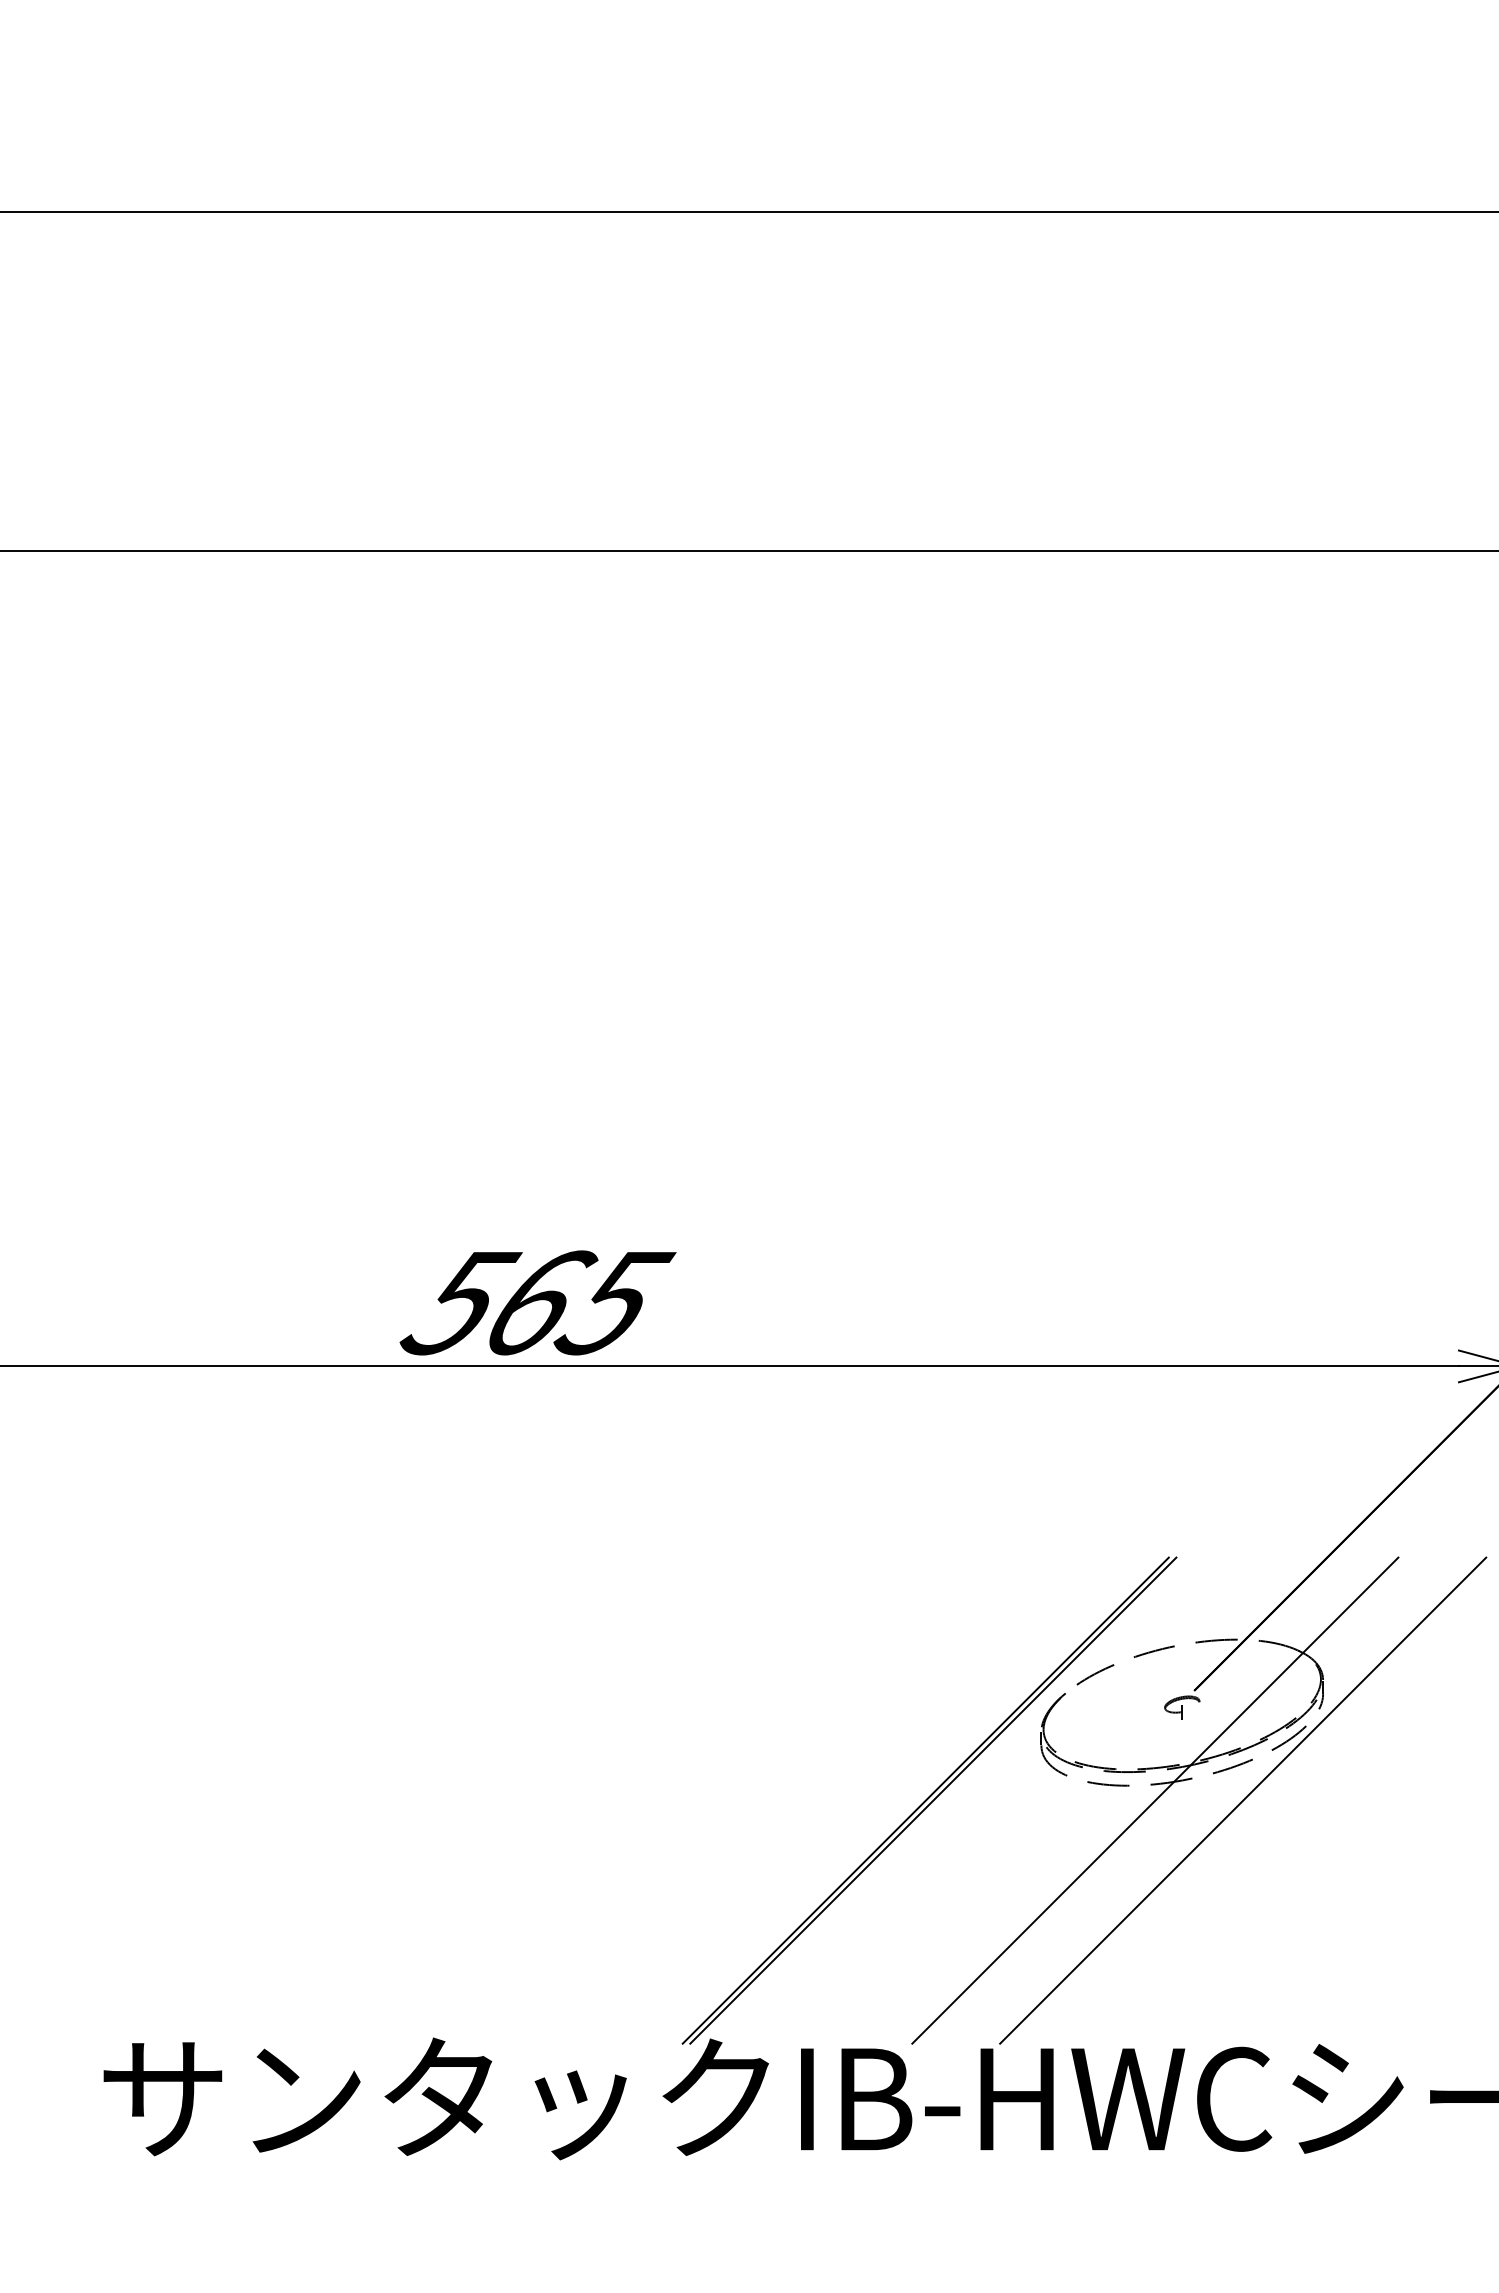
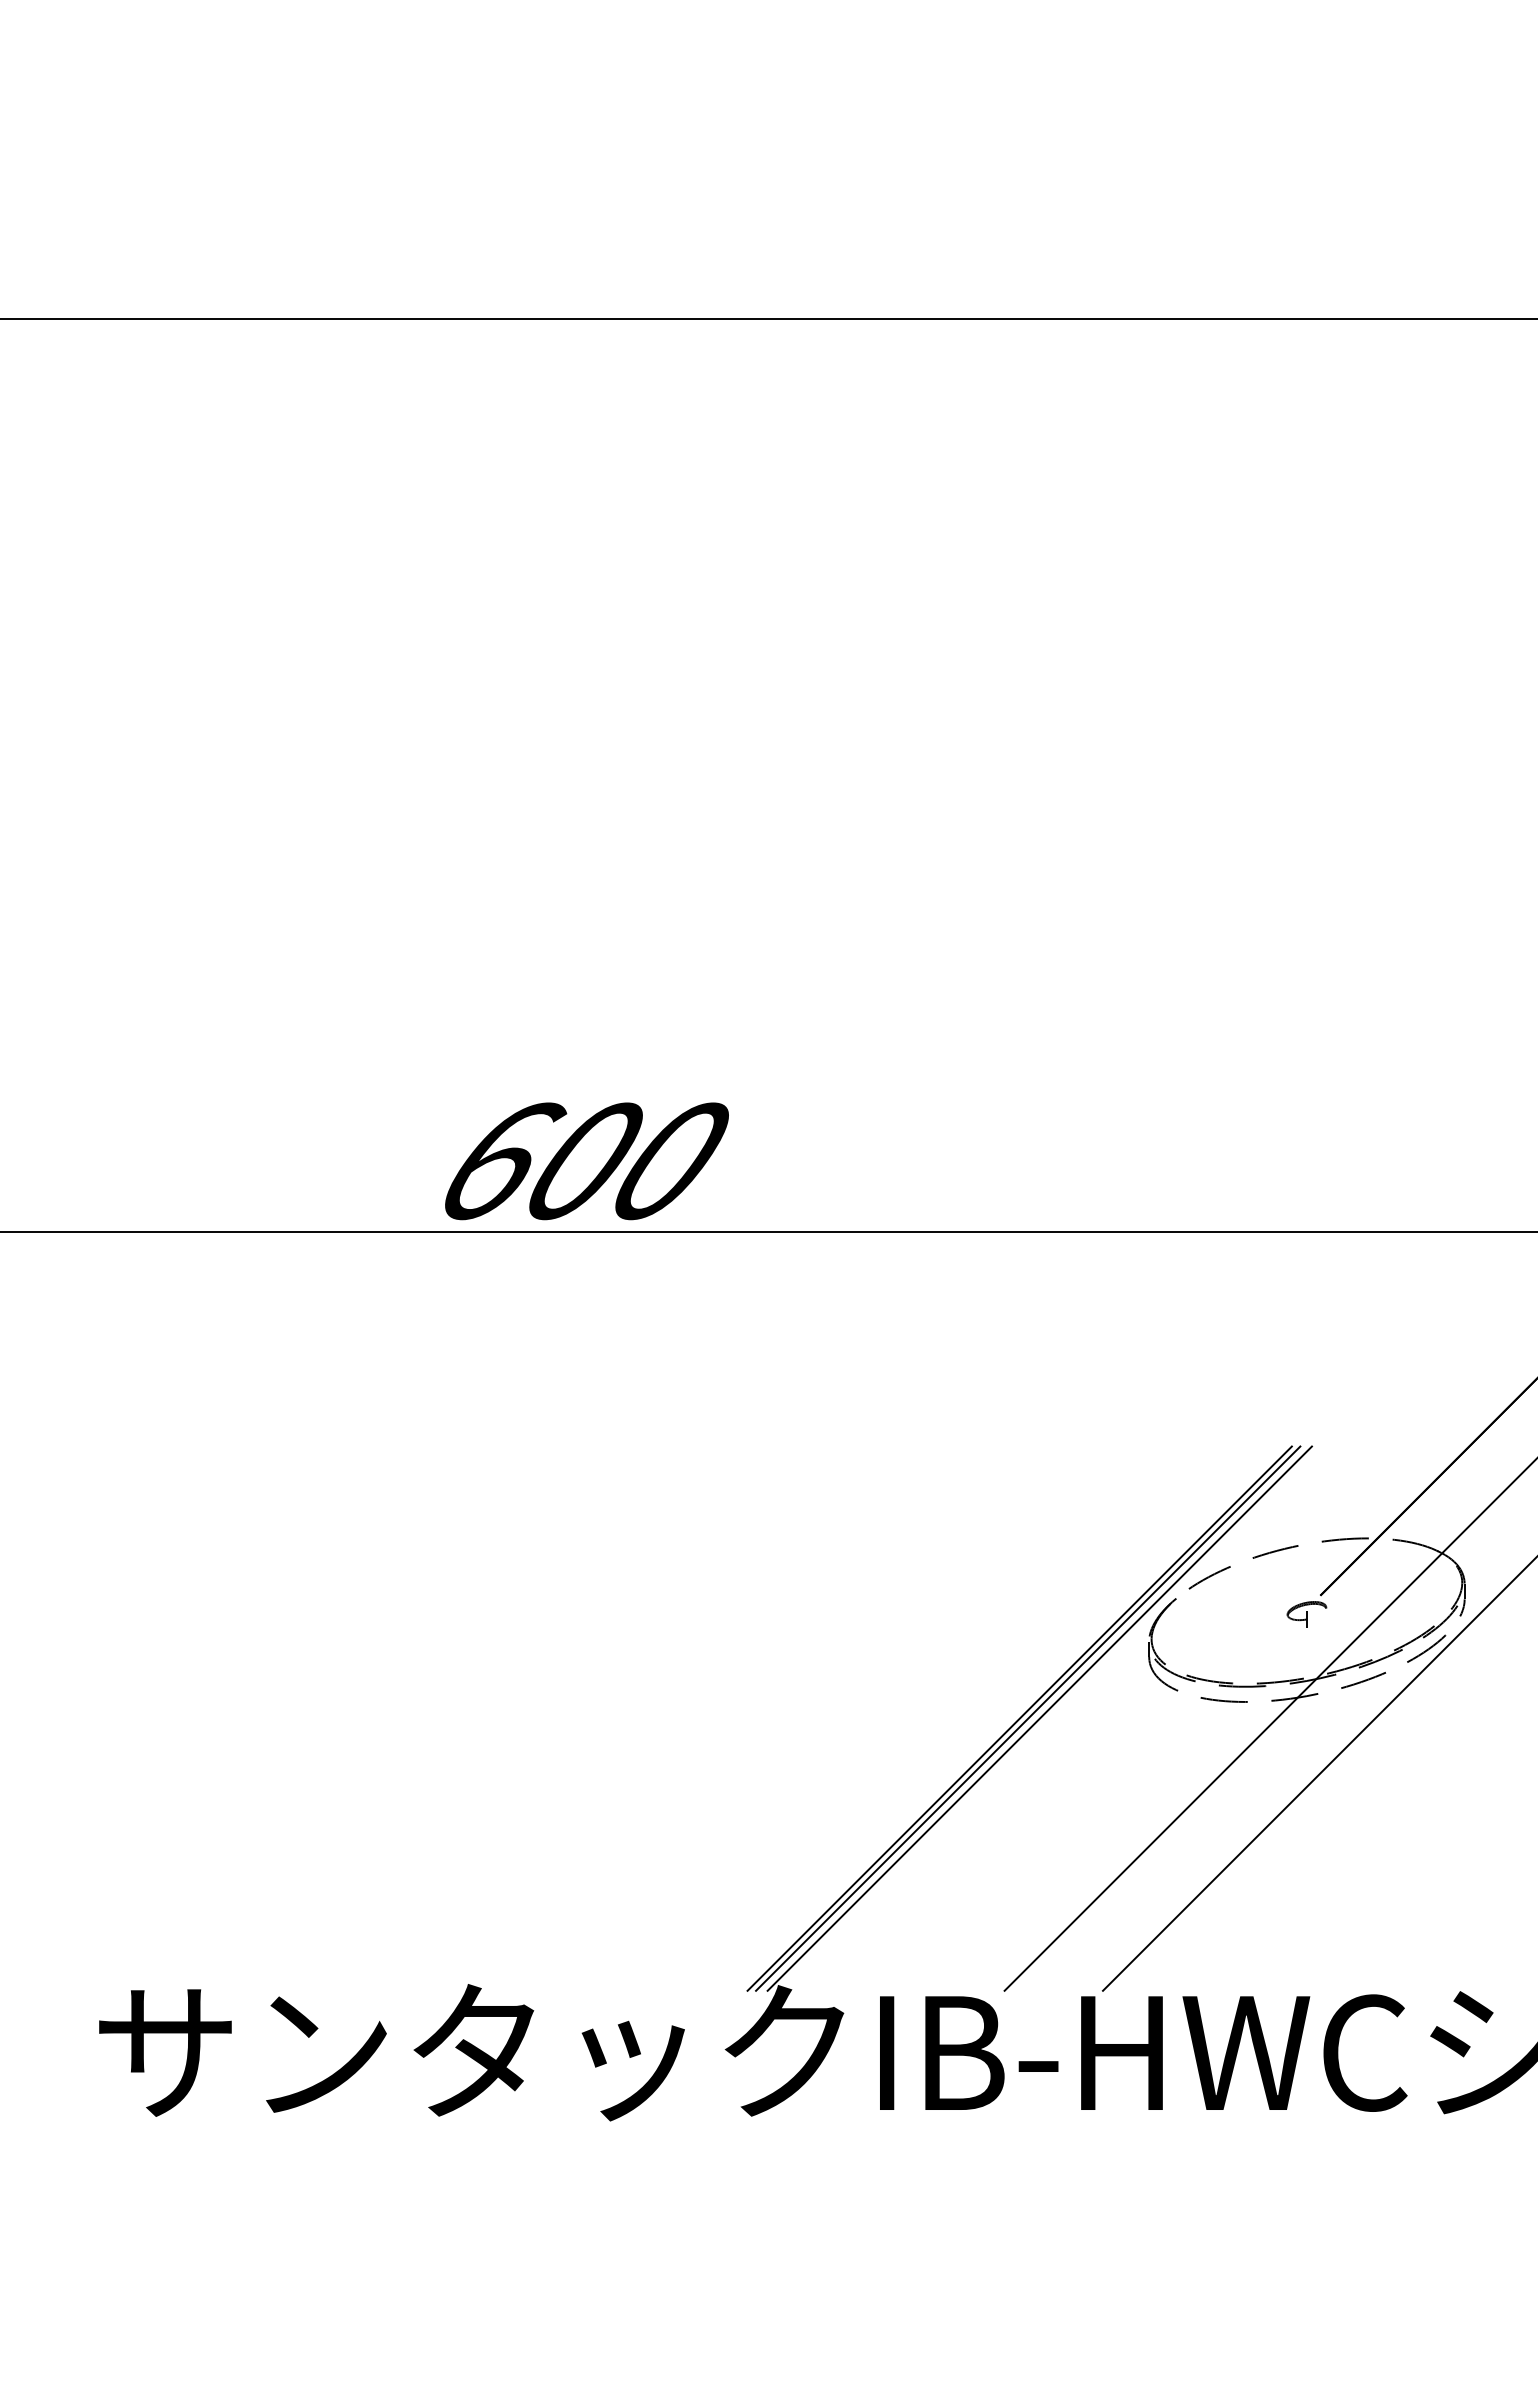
text: (537, 1302) -> (584, 1160), 565 -> 600
line: (943, 1800) -> (1039, 1718), added

